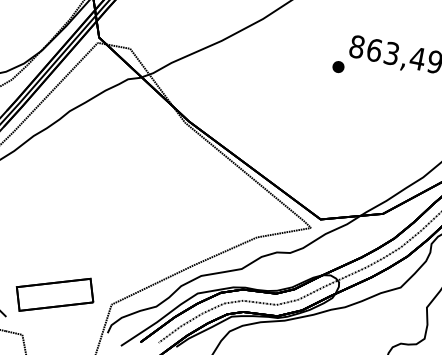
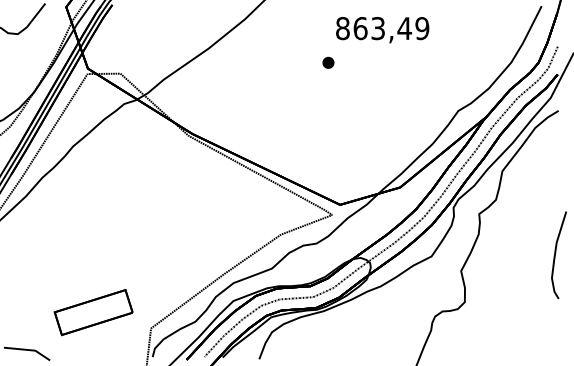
part: (338, 66) -> (328, 62), moved
part: (54, 294) -> (93, 312), moved

